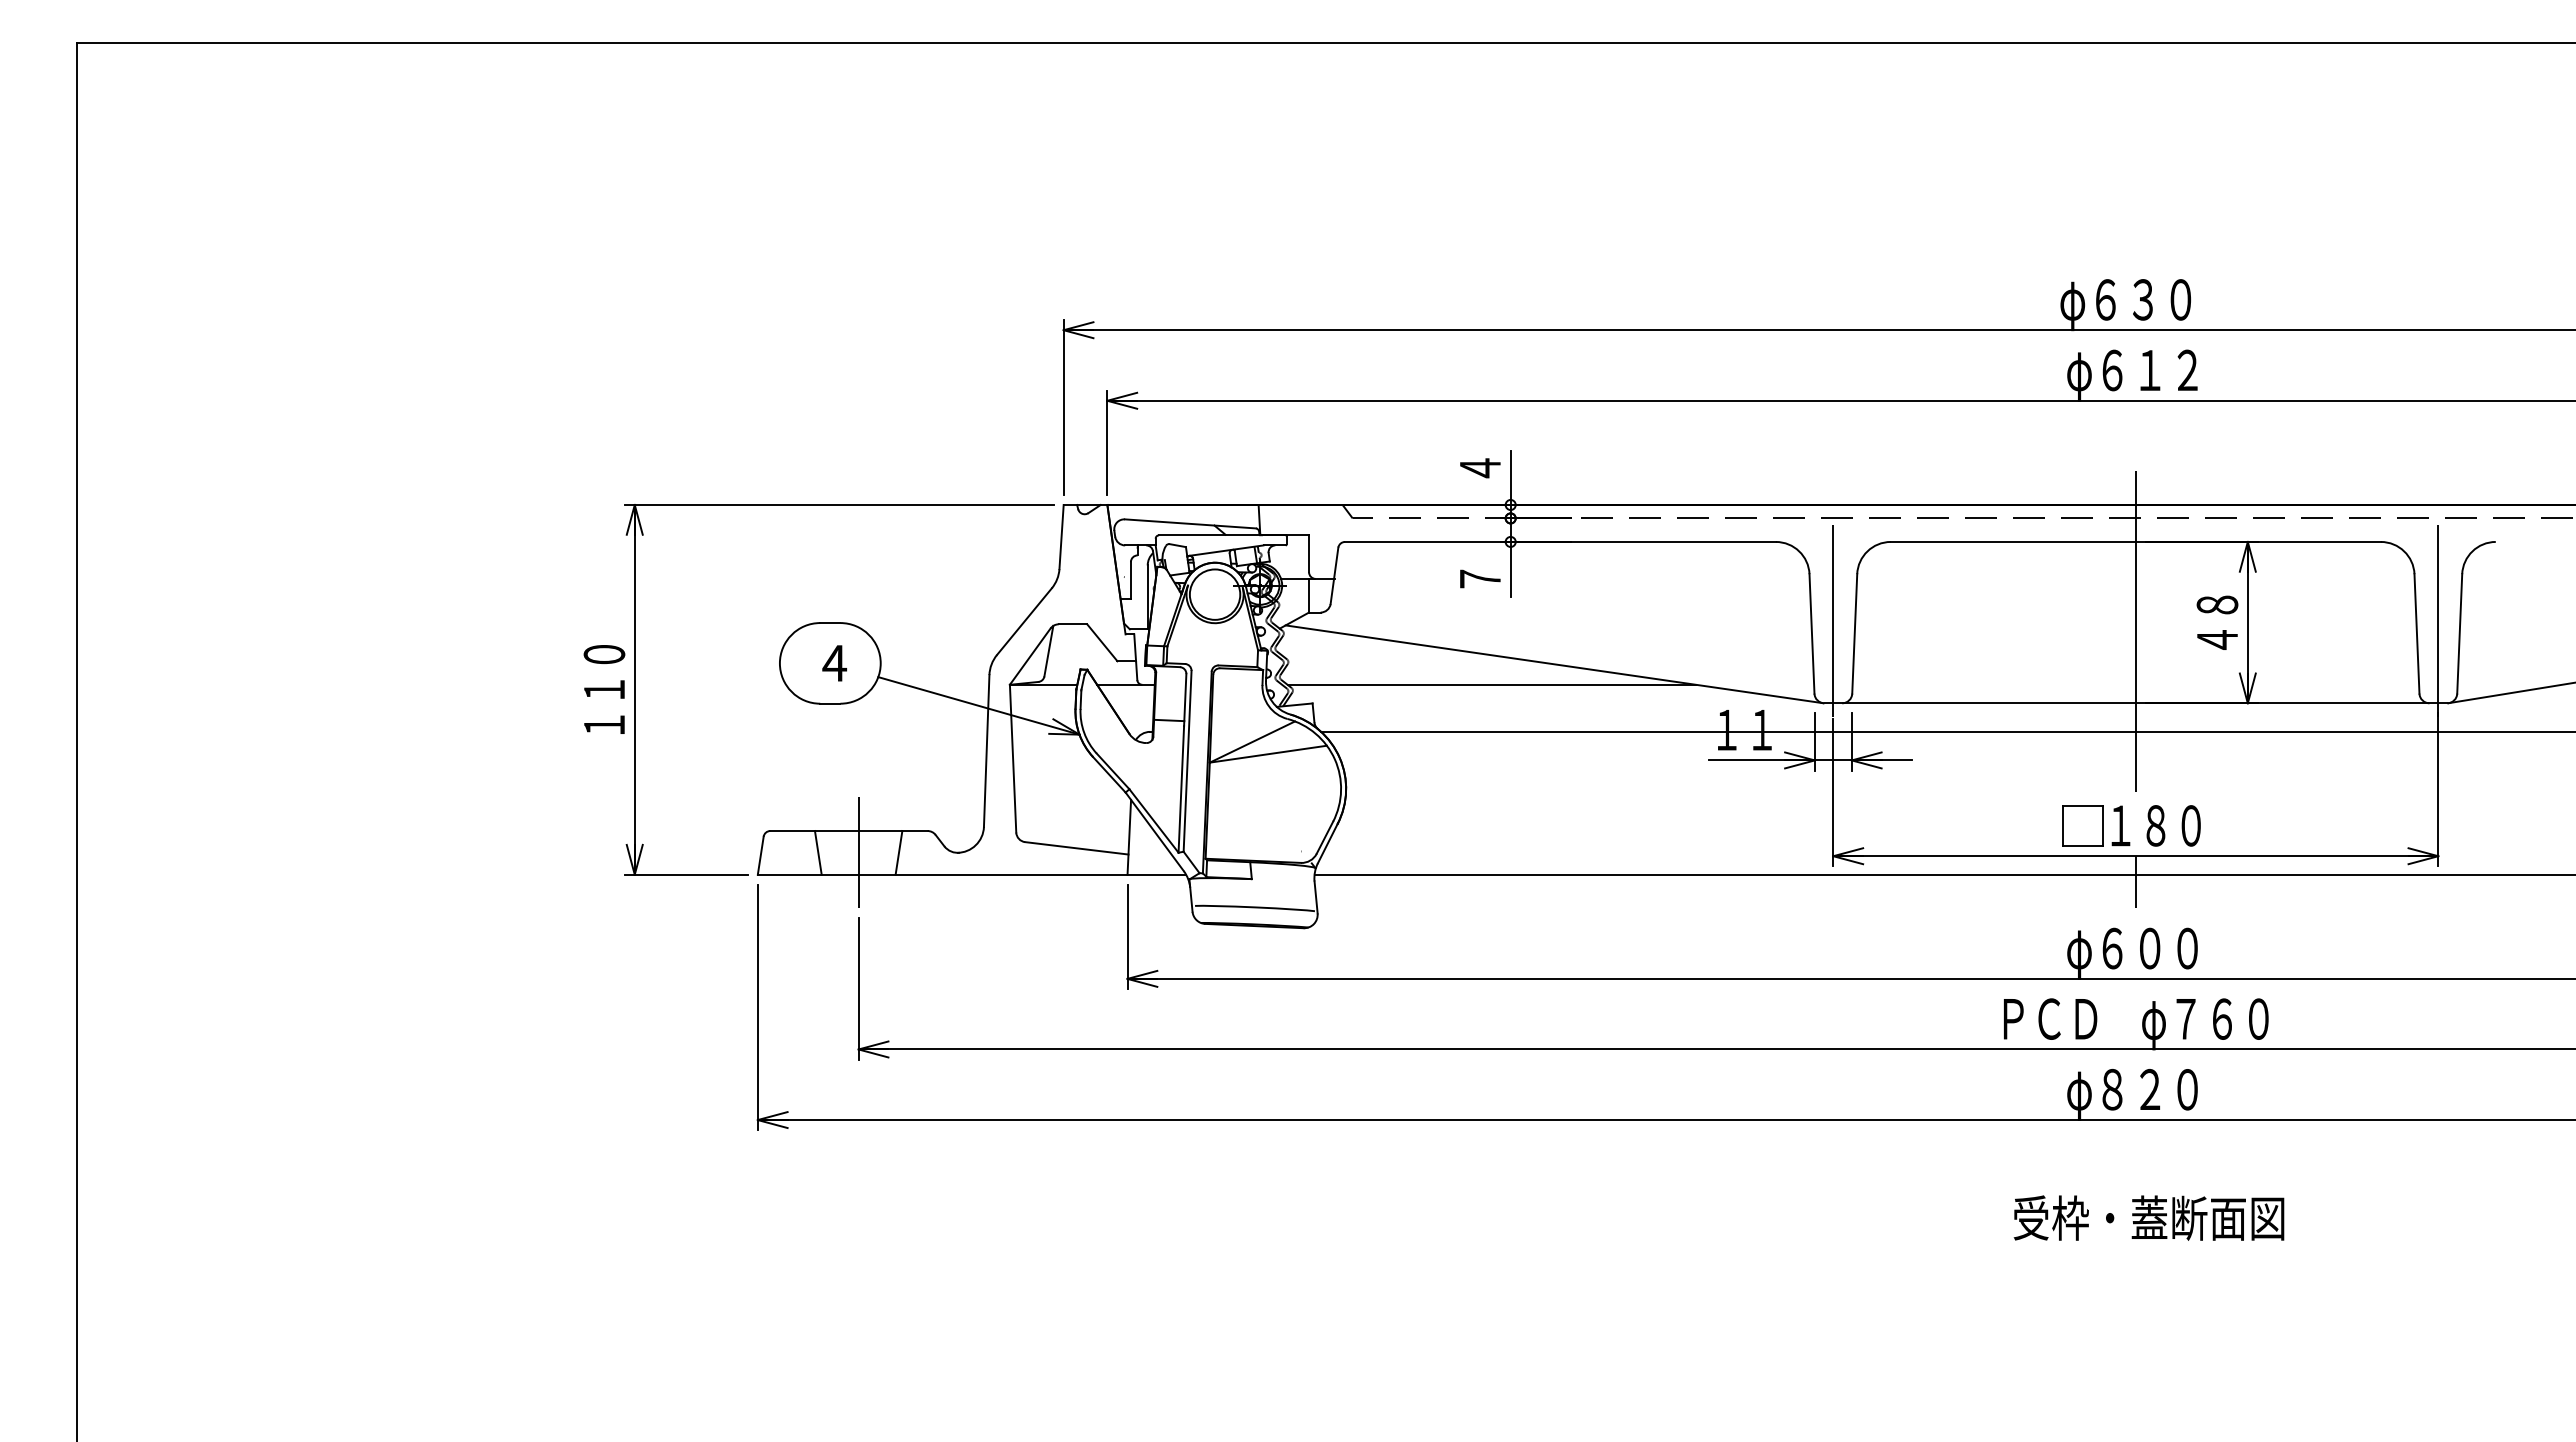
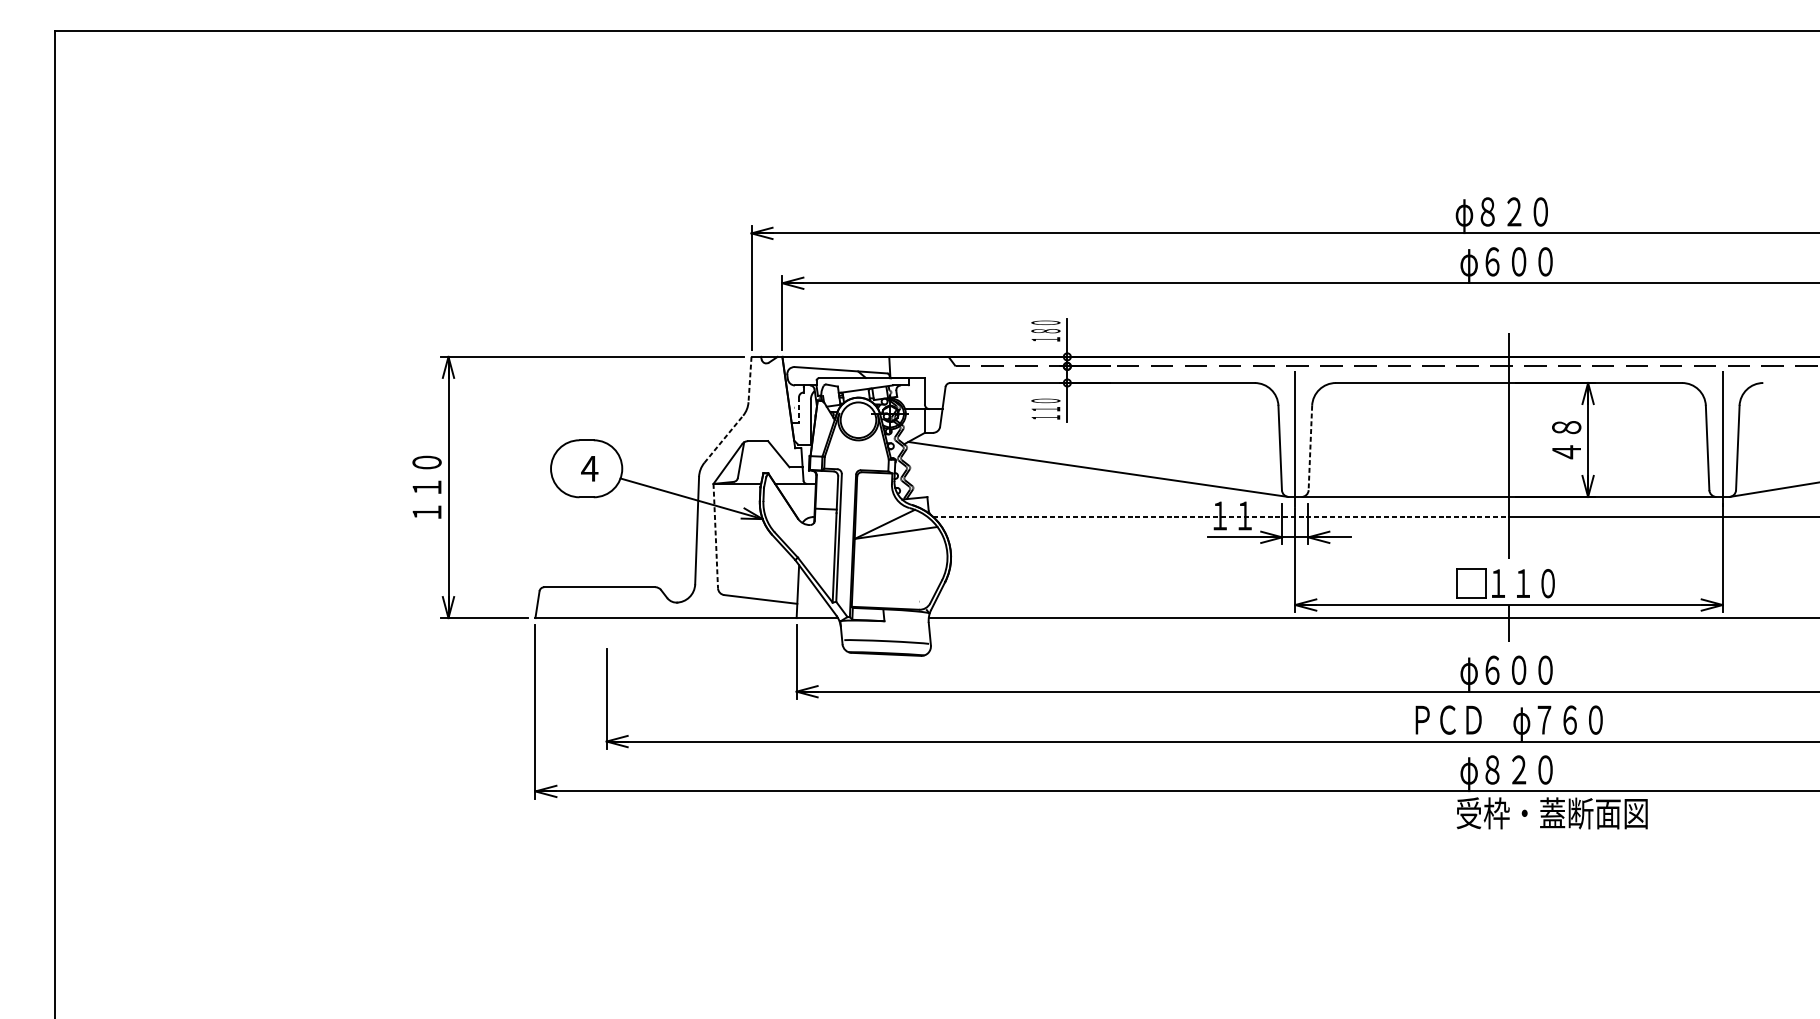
text: (2124, 299) -> (1500, 211), φ６３０ -> φ８２０
text: (2168, 370) -> (1532, 261), φ６１２ -> φ６００
text: (1480, 468) -> (1046, 331), ４ -> １８０
line: (1061, 537) -> (749, 379), solid -> dashed
text: (1480, 578) -> (1046, 408), ７ -> １１０
line: (1130, 581) -> (798, 410), solid -> dashed
line: (1024, 621) -> (723, 439), solid -> dashed
line: (1854, 633) -> (1310, 447), solid -> dashed
line: (1491, 684) -> (1053, 483), removed
line: (1729, 731) -> (1221, 516), solid -> dashed
line: (1013, 758) -> (716, 535), solid -> dashed
text: (2155, 825) -> (1522, 583), １８０ -> １１０
line: (817, 852) -> (577, 602), removed
line: (858, 852) -> (606, 602), removed
line: (898, 852) -> (634, 602), removed
text: (2148, 1217) -> (1551, 812), moved

